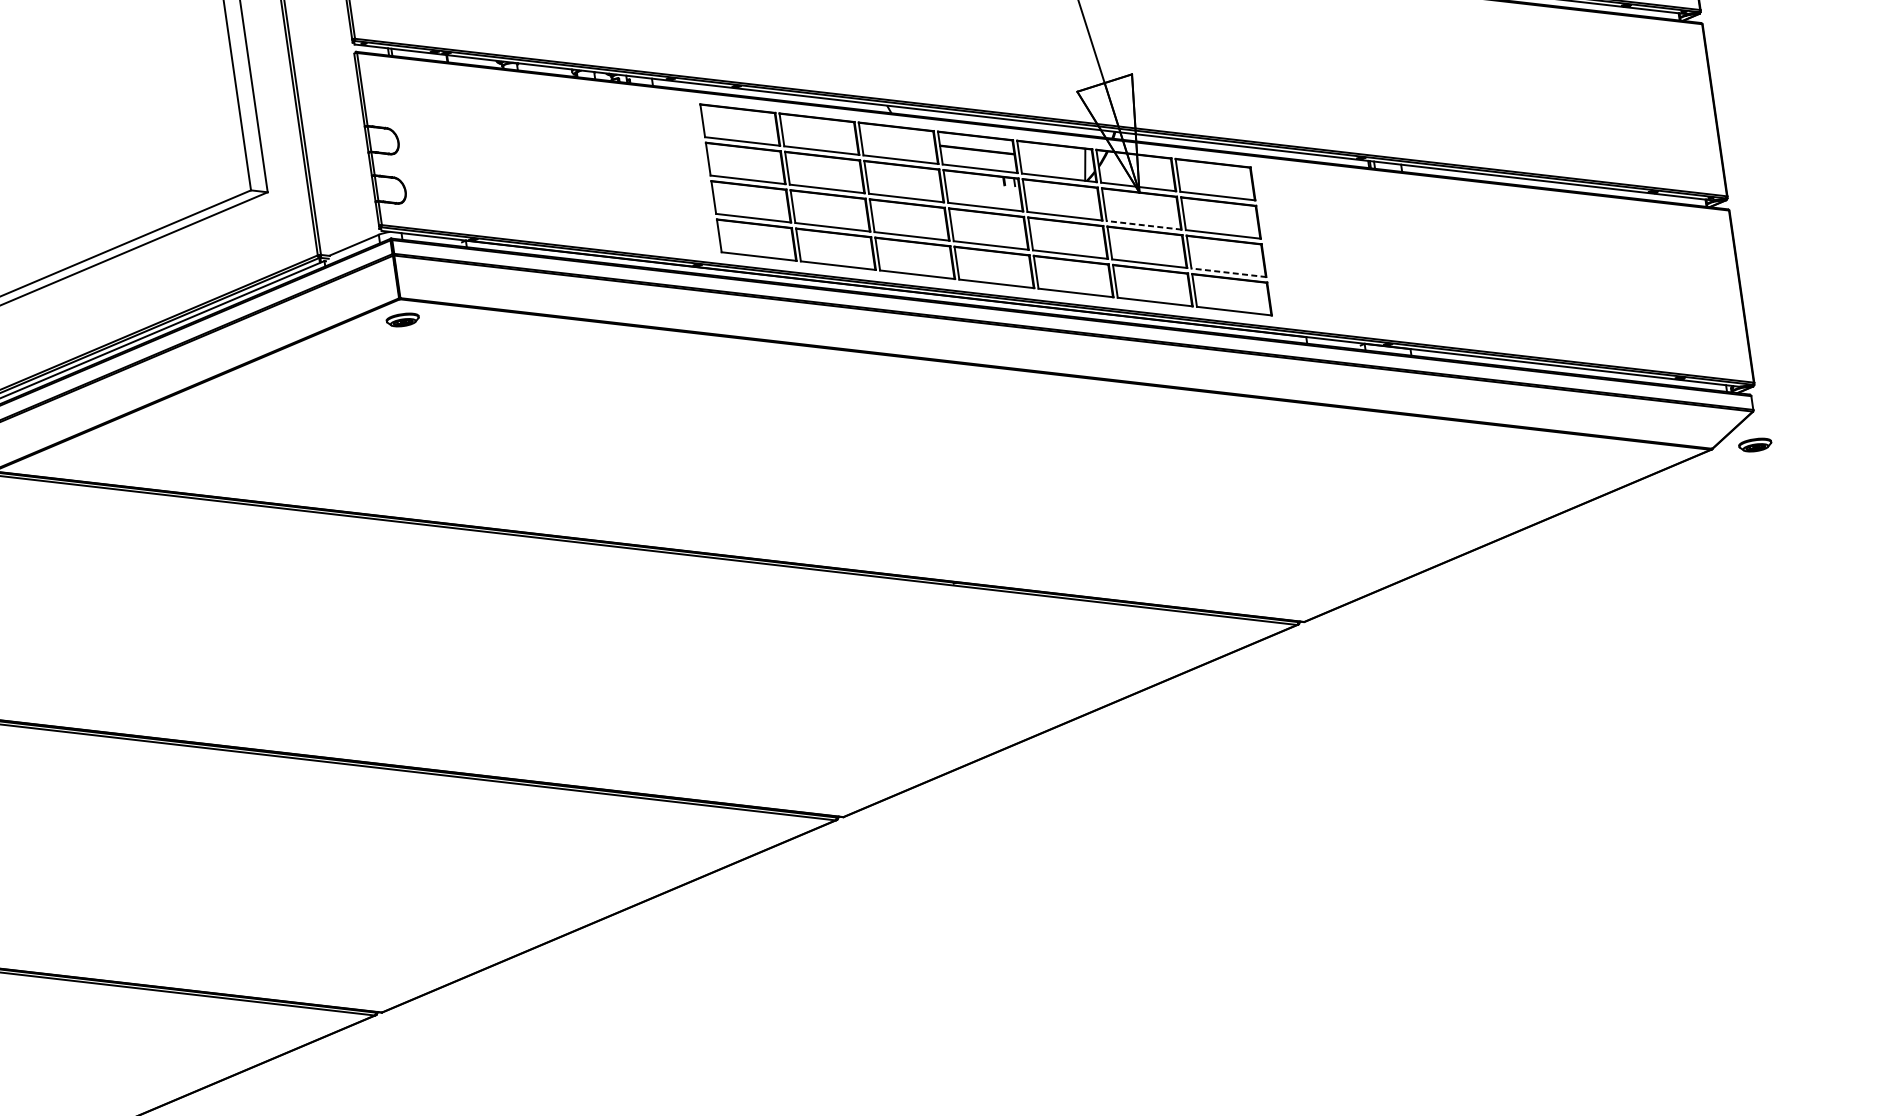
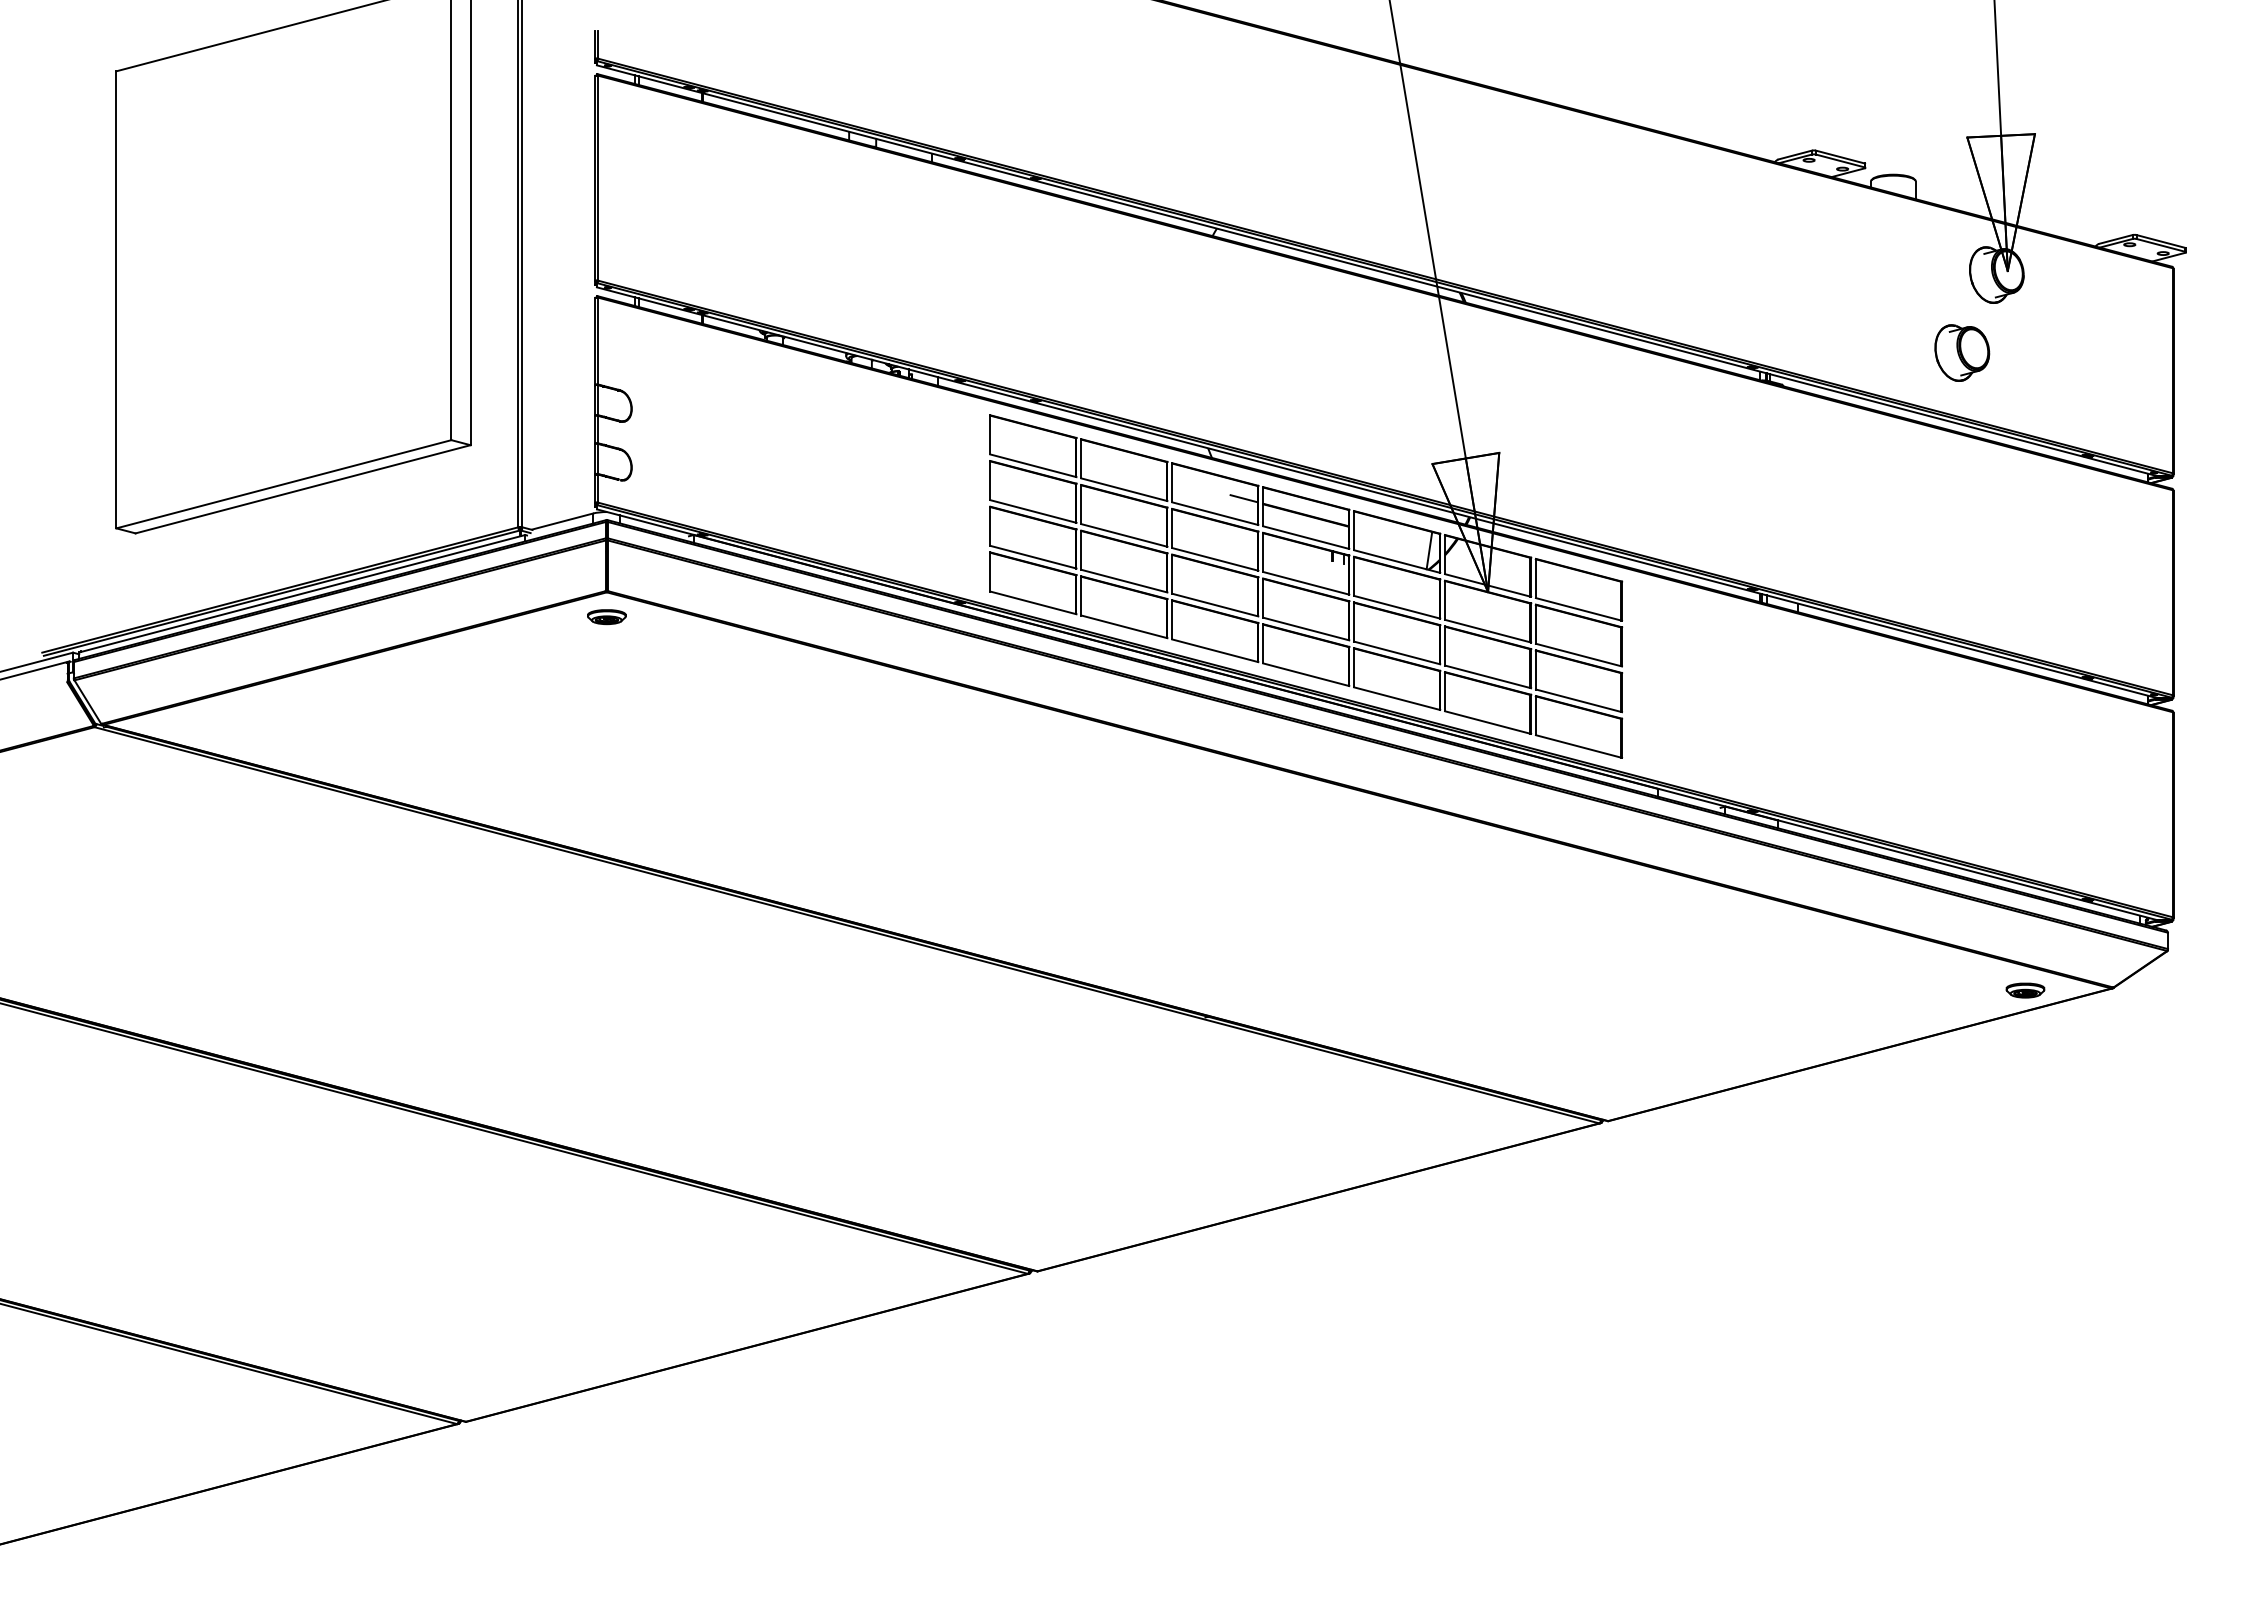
line: (922, 143) -> (1243, 498), added
line: (1144, 225) -> (1488, 631), dashed -> solid
line: (1228, 272) -> (1578, 700), dashed -> solid
part: (1755, 445) -> (2025, 990), moved

